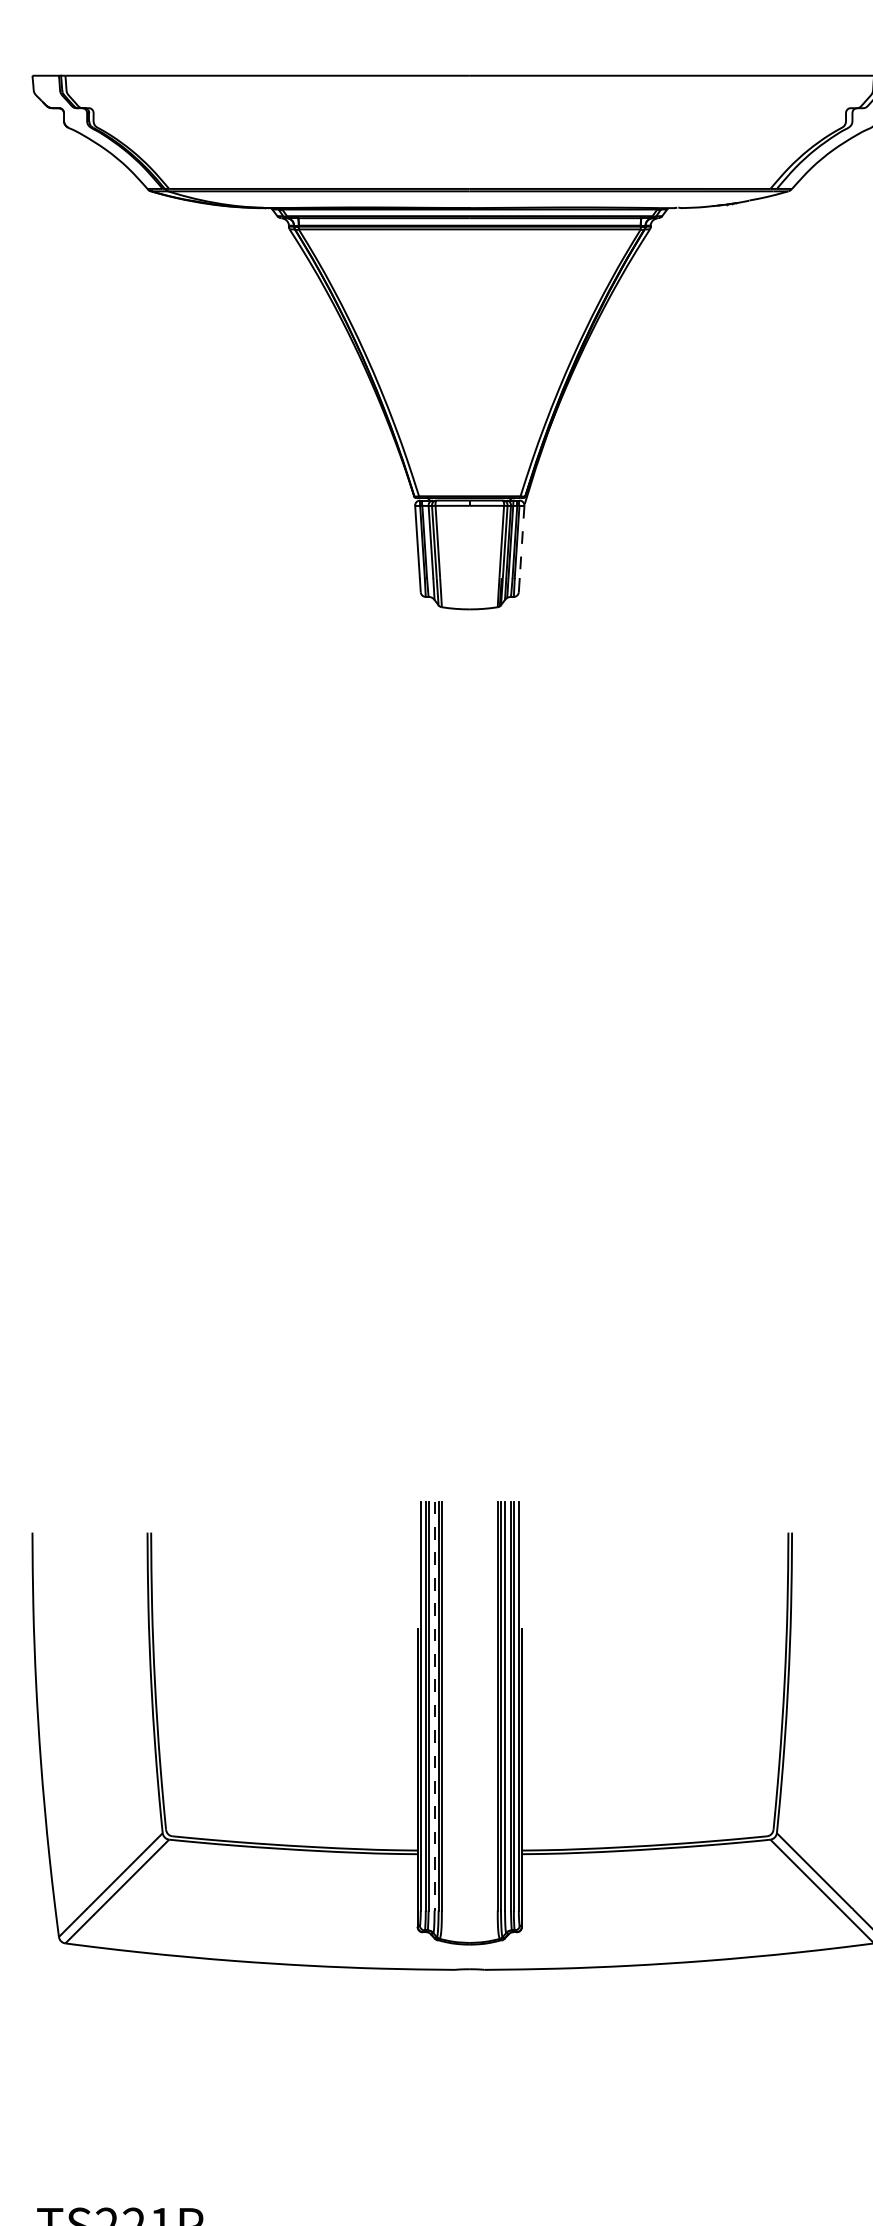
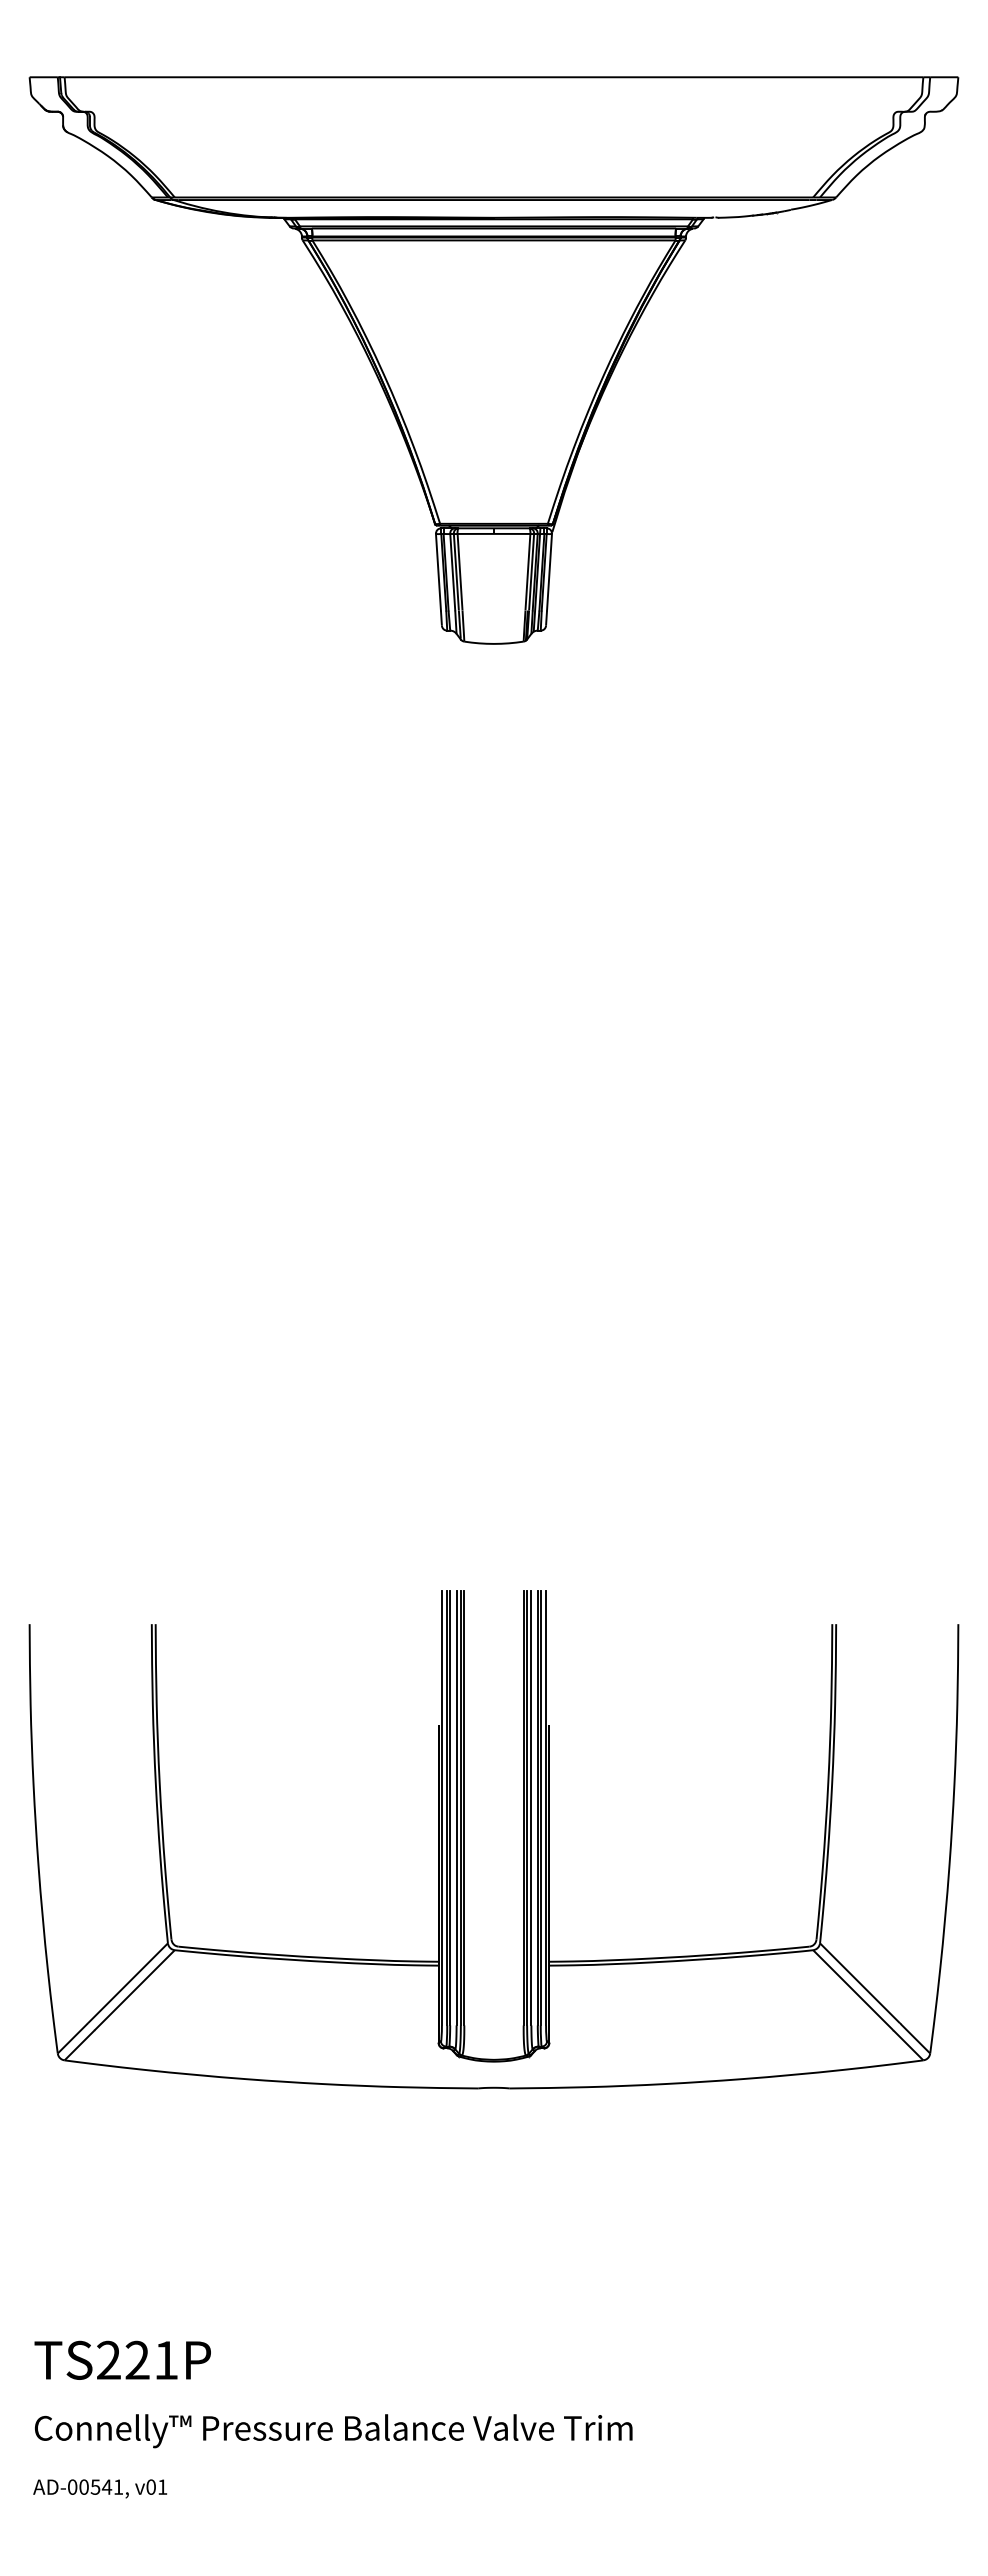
line: (522, 542) -> (549, 572), dashed -> solid
line: (434, 1706) -> (456, 1808), dashed -> solid

